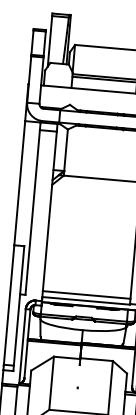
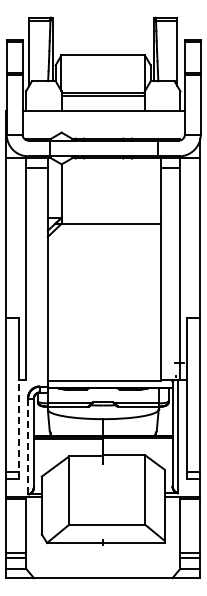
line: (86, 294) -> (103, 373), removed
line: (17, 332) -> (19, 429), solid -> dashed
line: (22, 346) -> (28, 446), solid -> dashed

